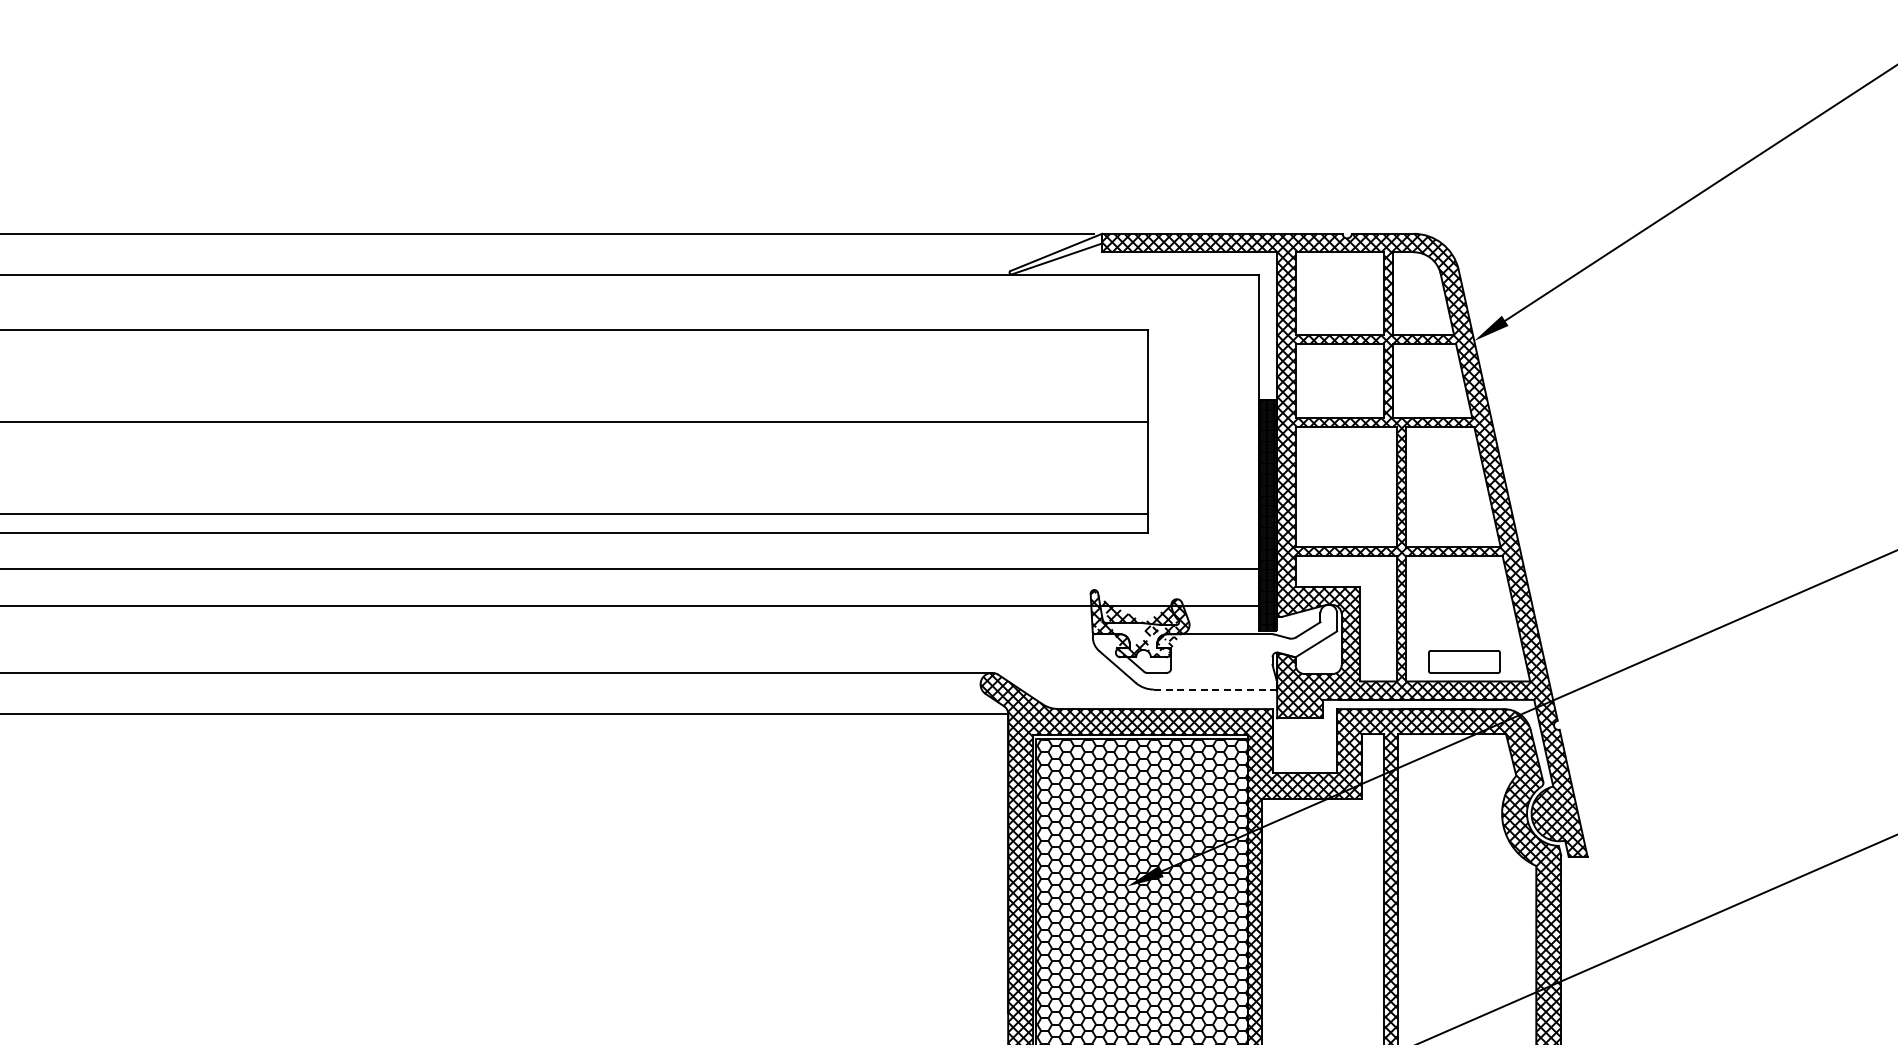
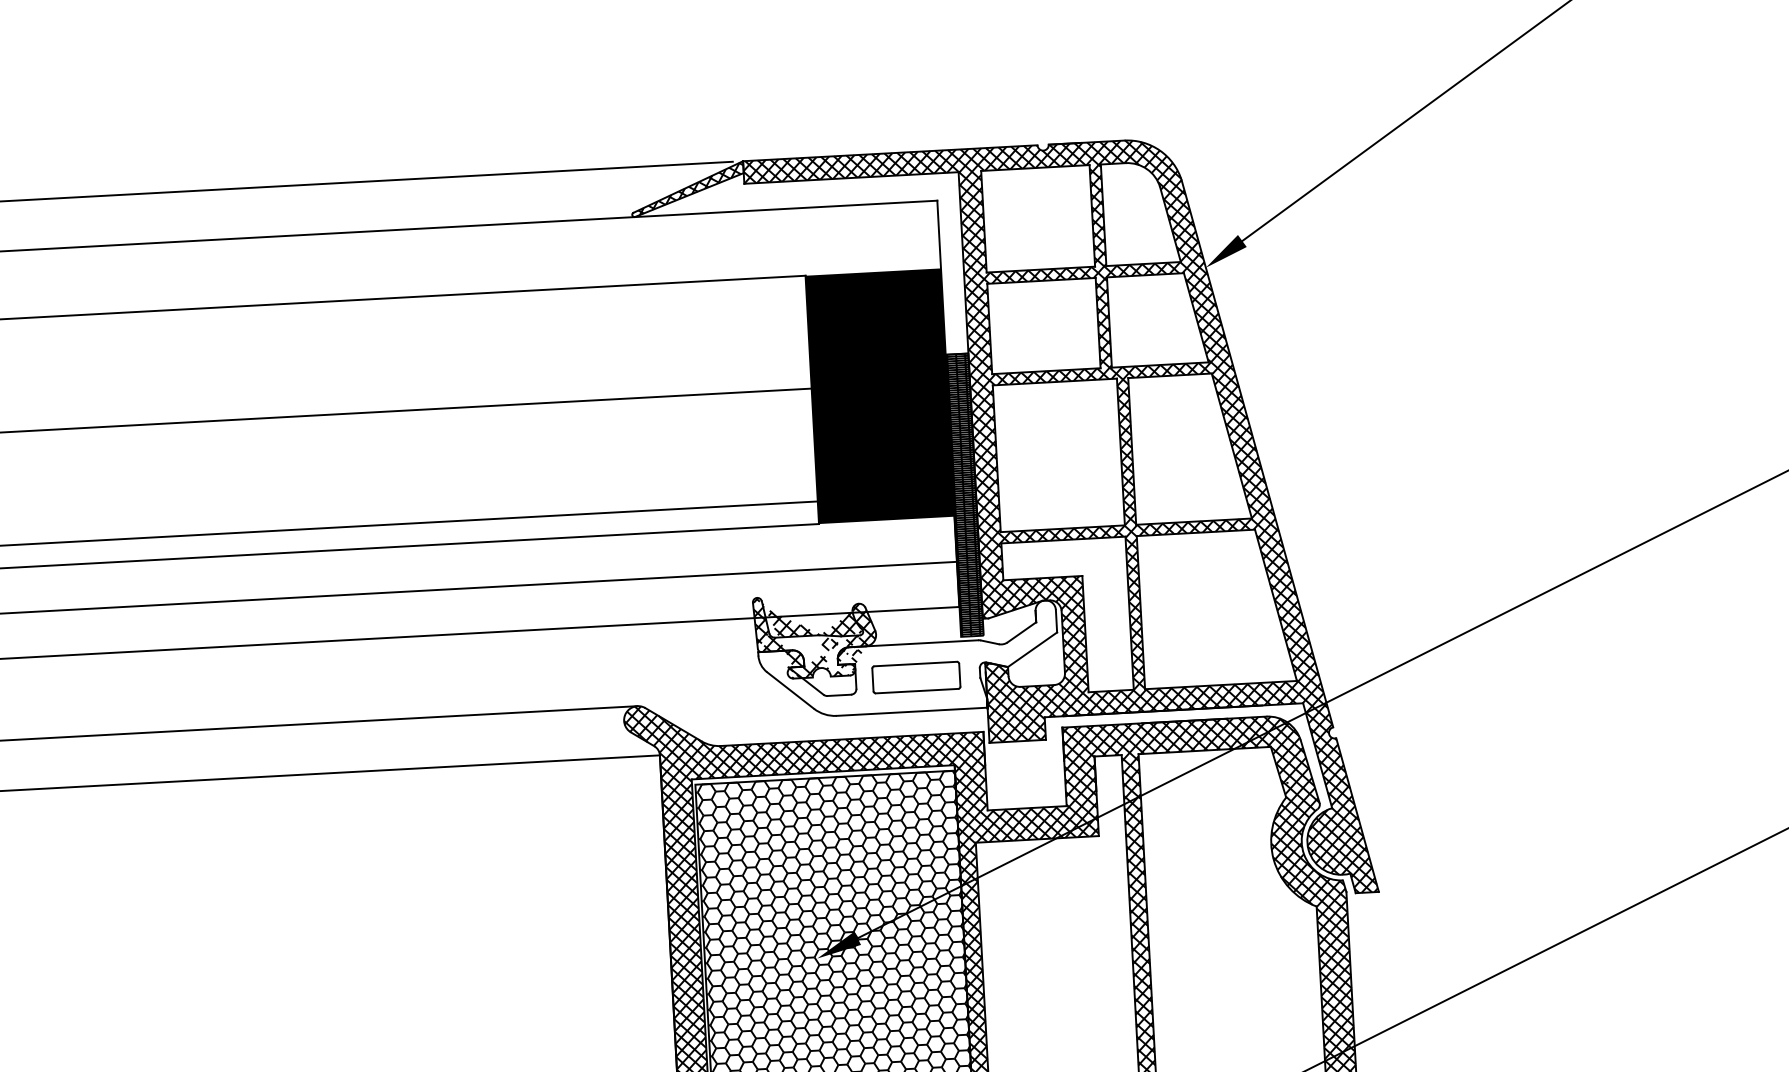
hatch: (1058, 254) -> (691, 189), added
fill: (1202, 430) -> (879, 395), added
part: (1464, 661) -> (916, 677), moved
line: (1215, 689) -> (912, 711), dashed -> solid

